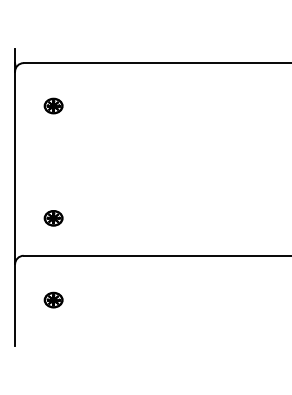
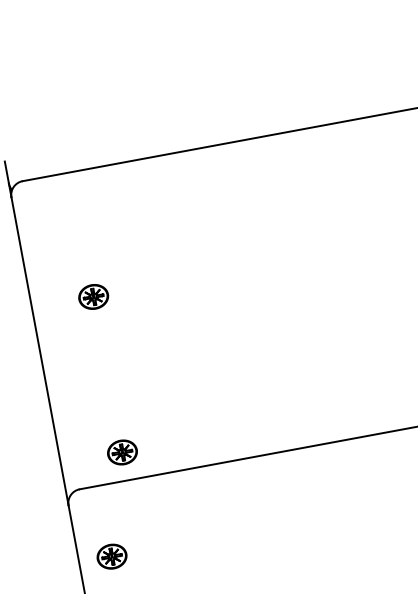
part: (53, 105) -> (93, 296), moved
part: (53, 218) -> (122, 452), moved
part: (53, 299) -> (111, 555), moved

